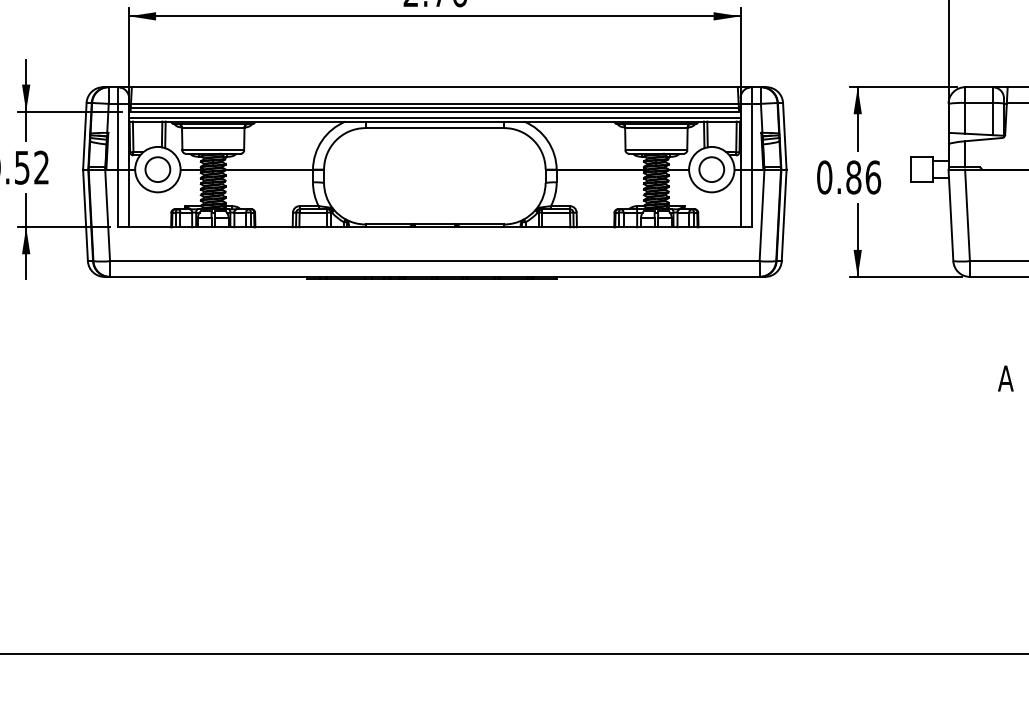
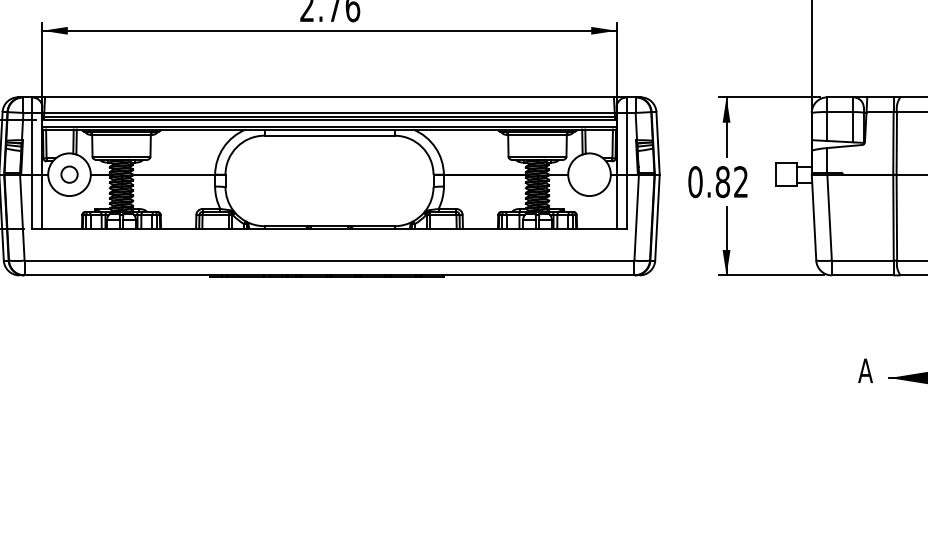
circle: (157, 169) -> (69, 174), size x0.7
circle: (711, 169) -> (589, 174), removed
text: (873, 177) -> (741, 182), 0.86 -> 0.82

